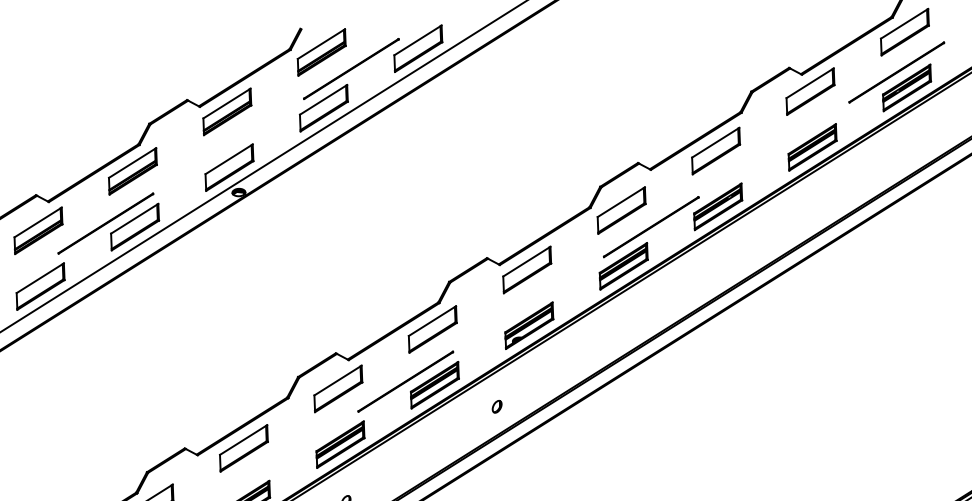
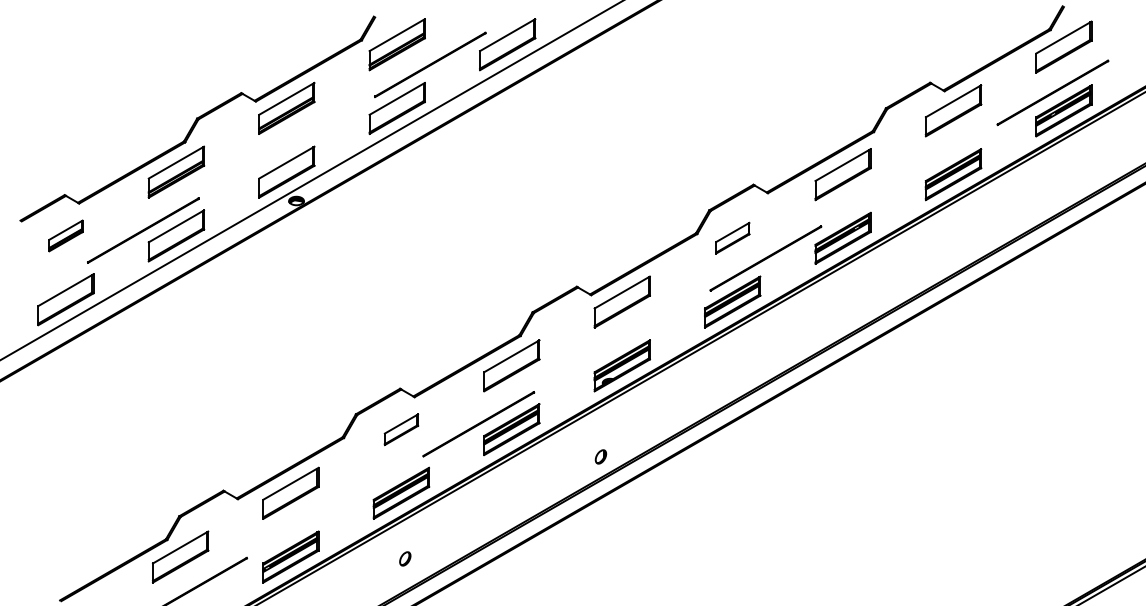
part: (621, 209) -> (732, 237), size x0.6
part: (38, 230) -> (65, 235), size x0.6
part: (338, 388) -> (401, 429), size x0.6
part: (496, 406) -> (600, 456), moved

